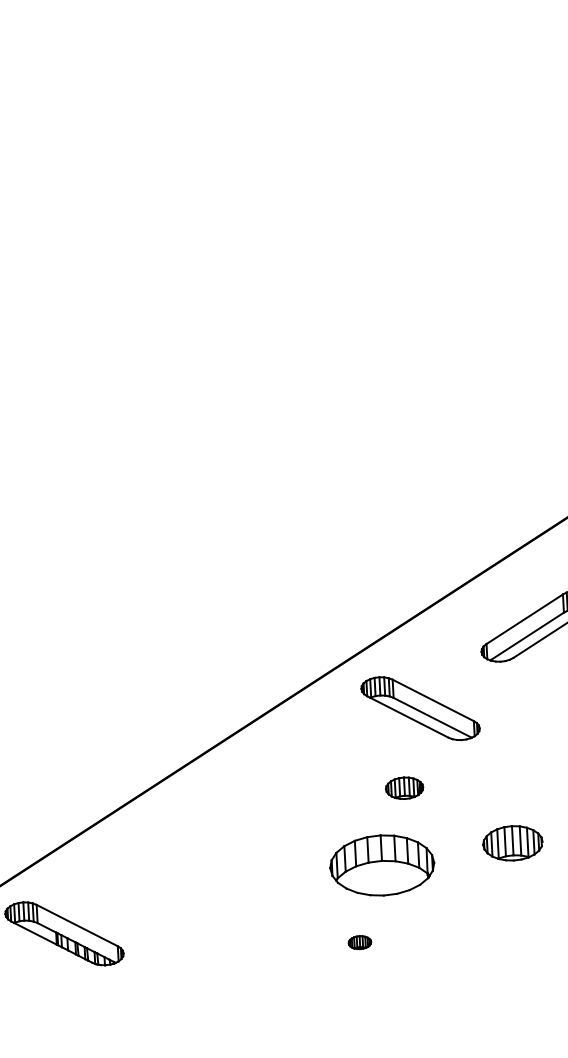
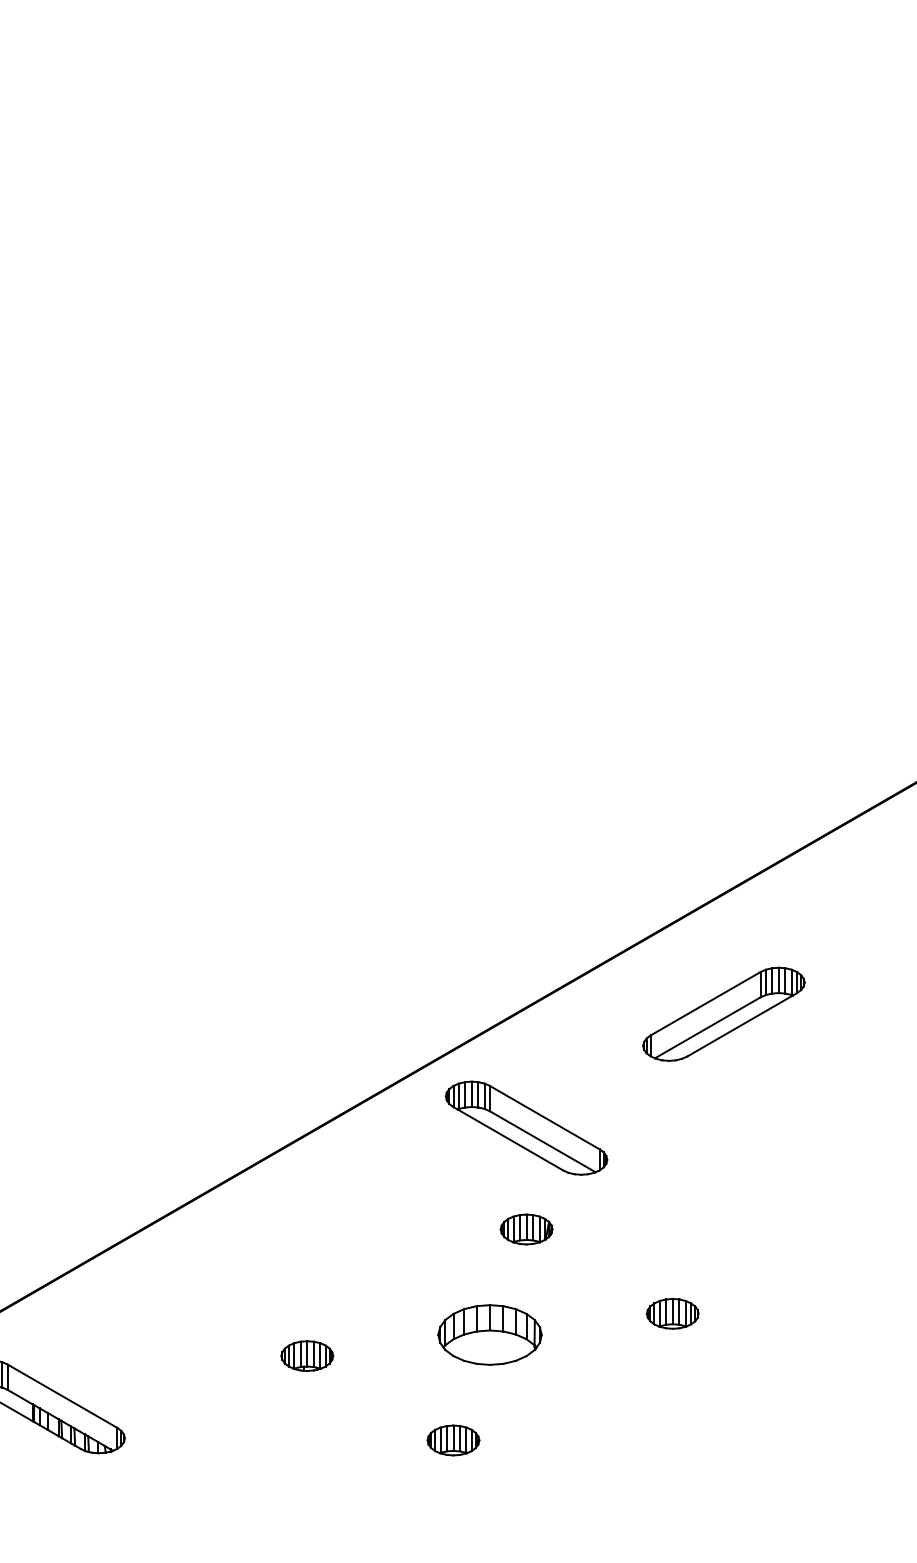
part: (420, 708) -> (526, 1127), moved
part: (512, 843) -> (672, 1313), size x0.62
part: (381, 865) -> (489, 1334), size x0.71
part: (251, 887) -> (307, 1355), added
part: (359, 942) -> (453, 1440), size x1.67

